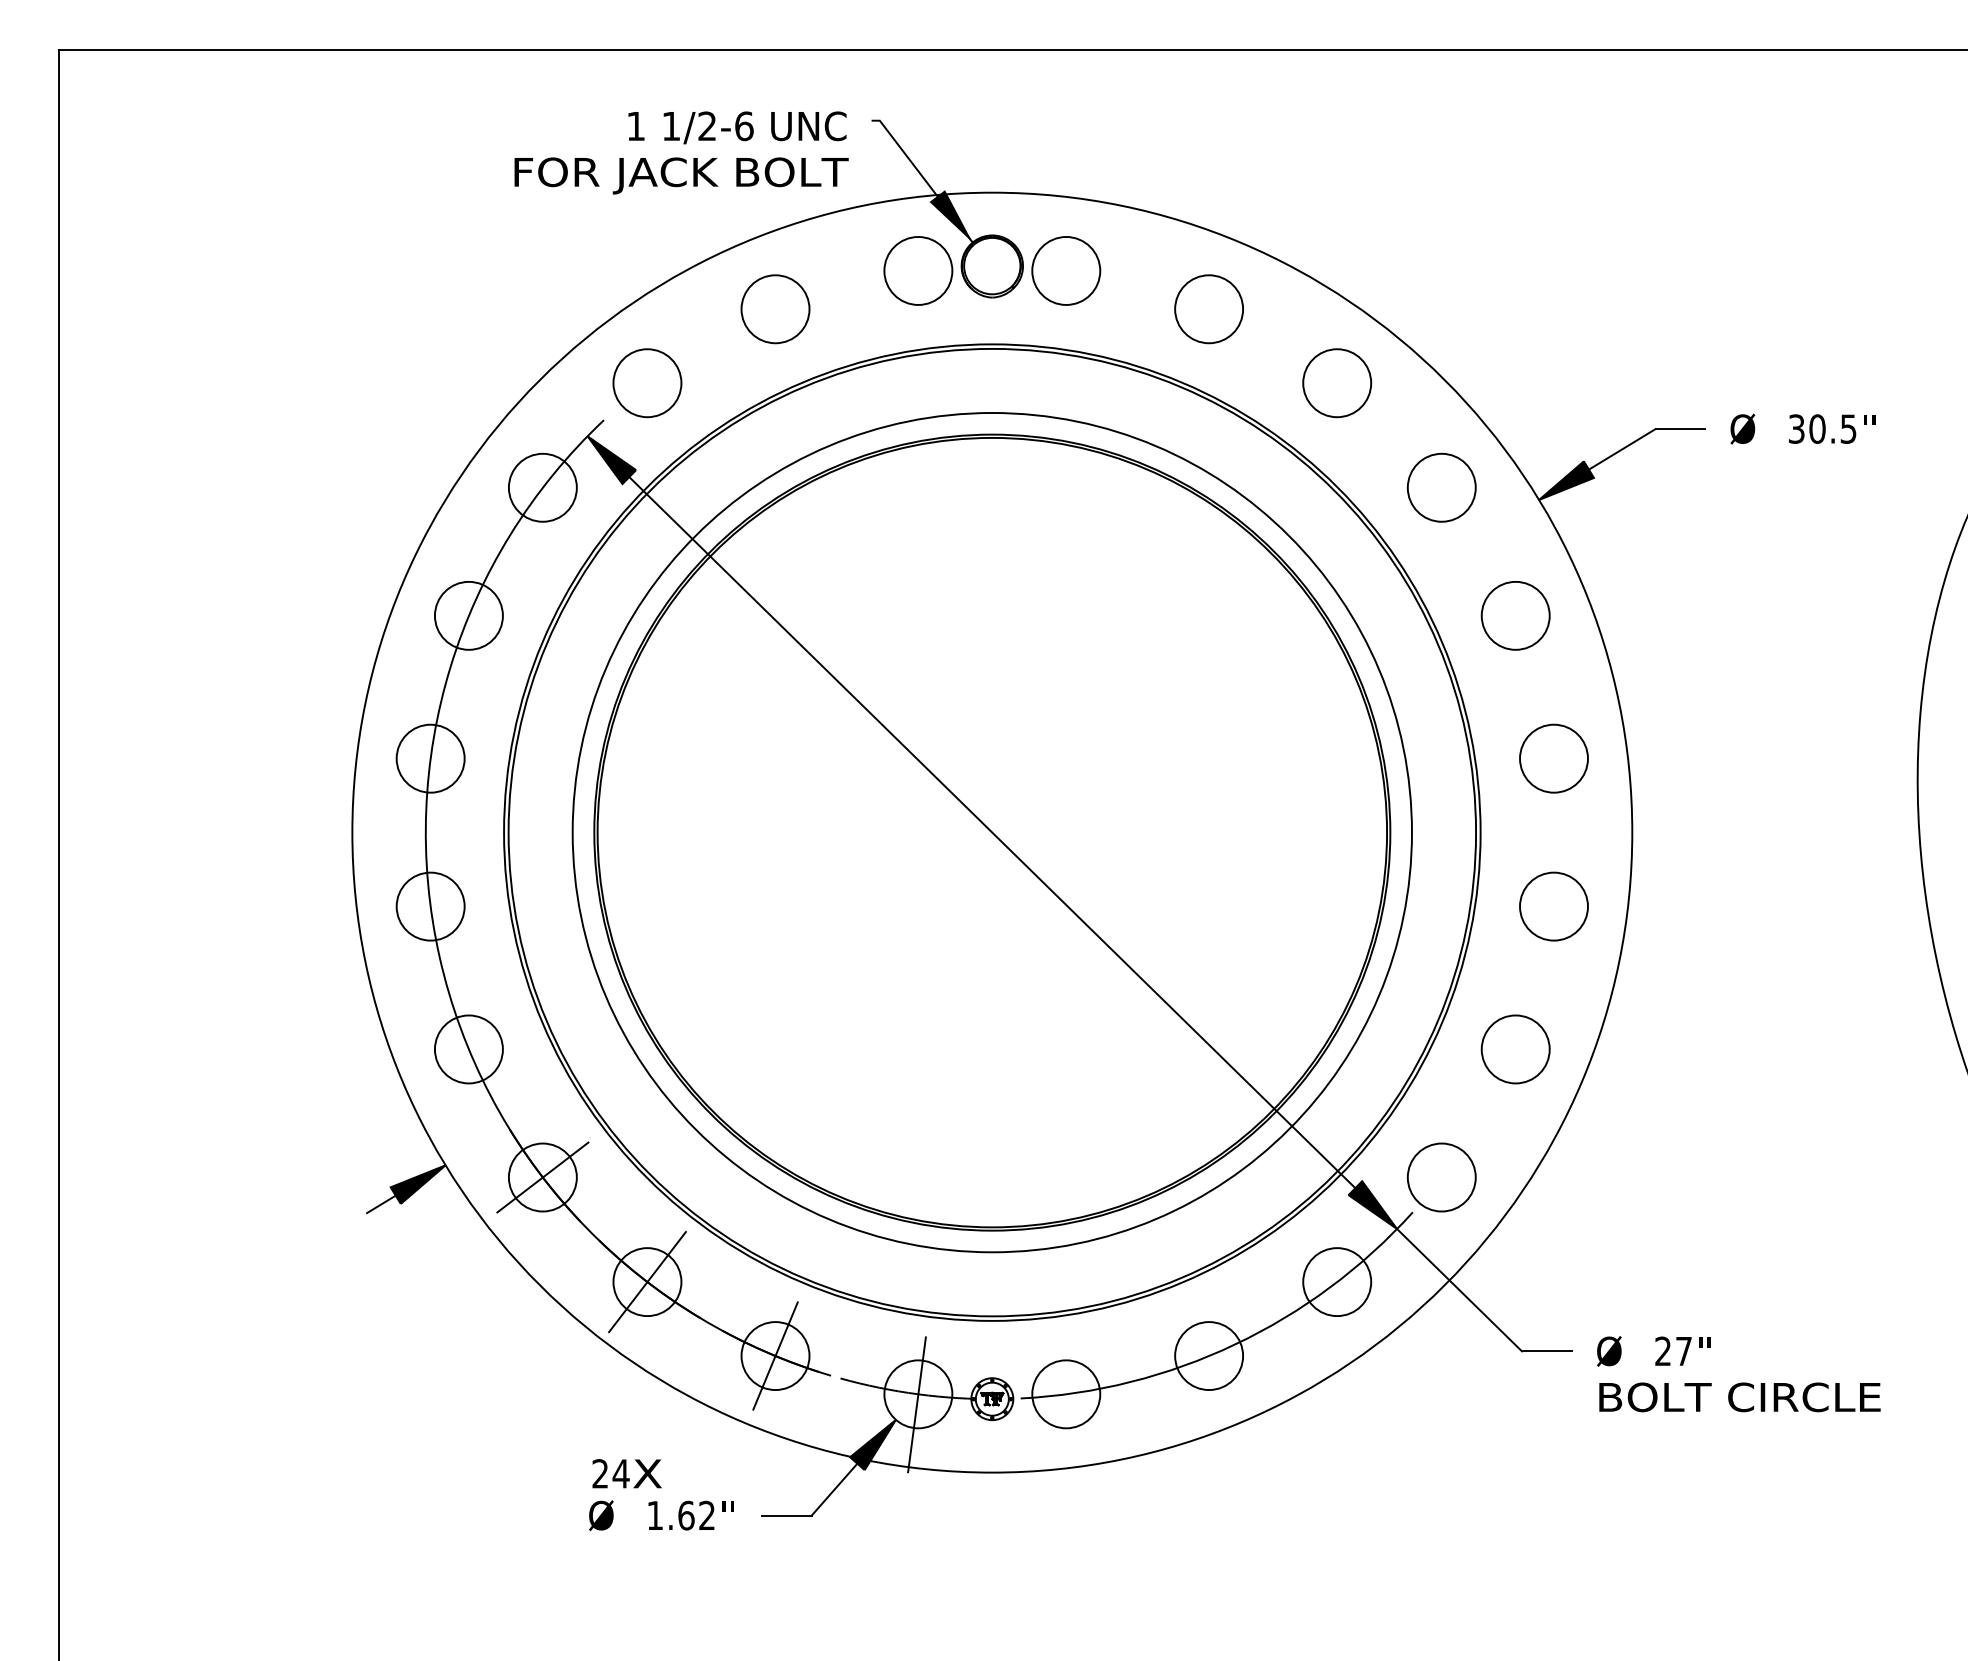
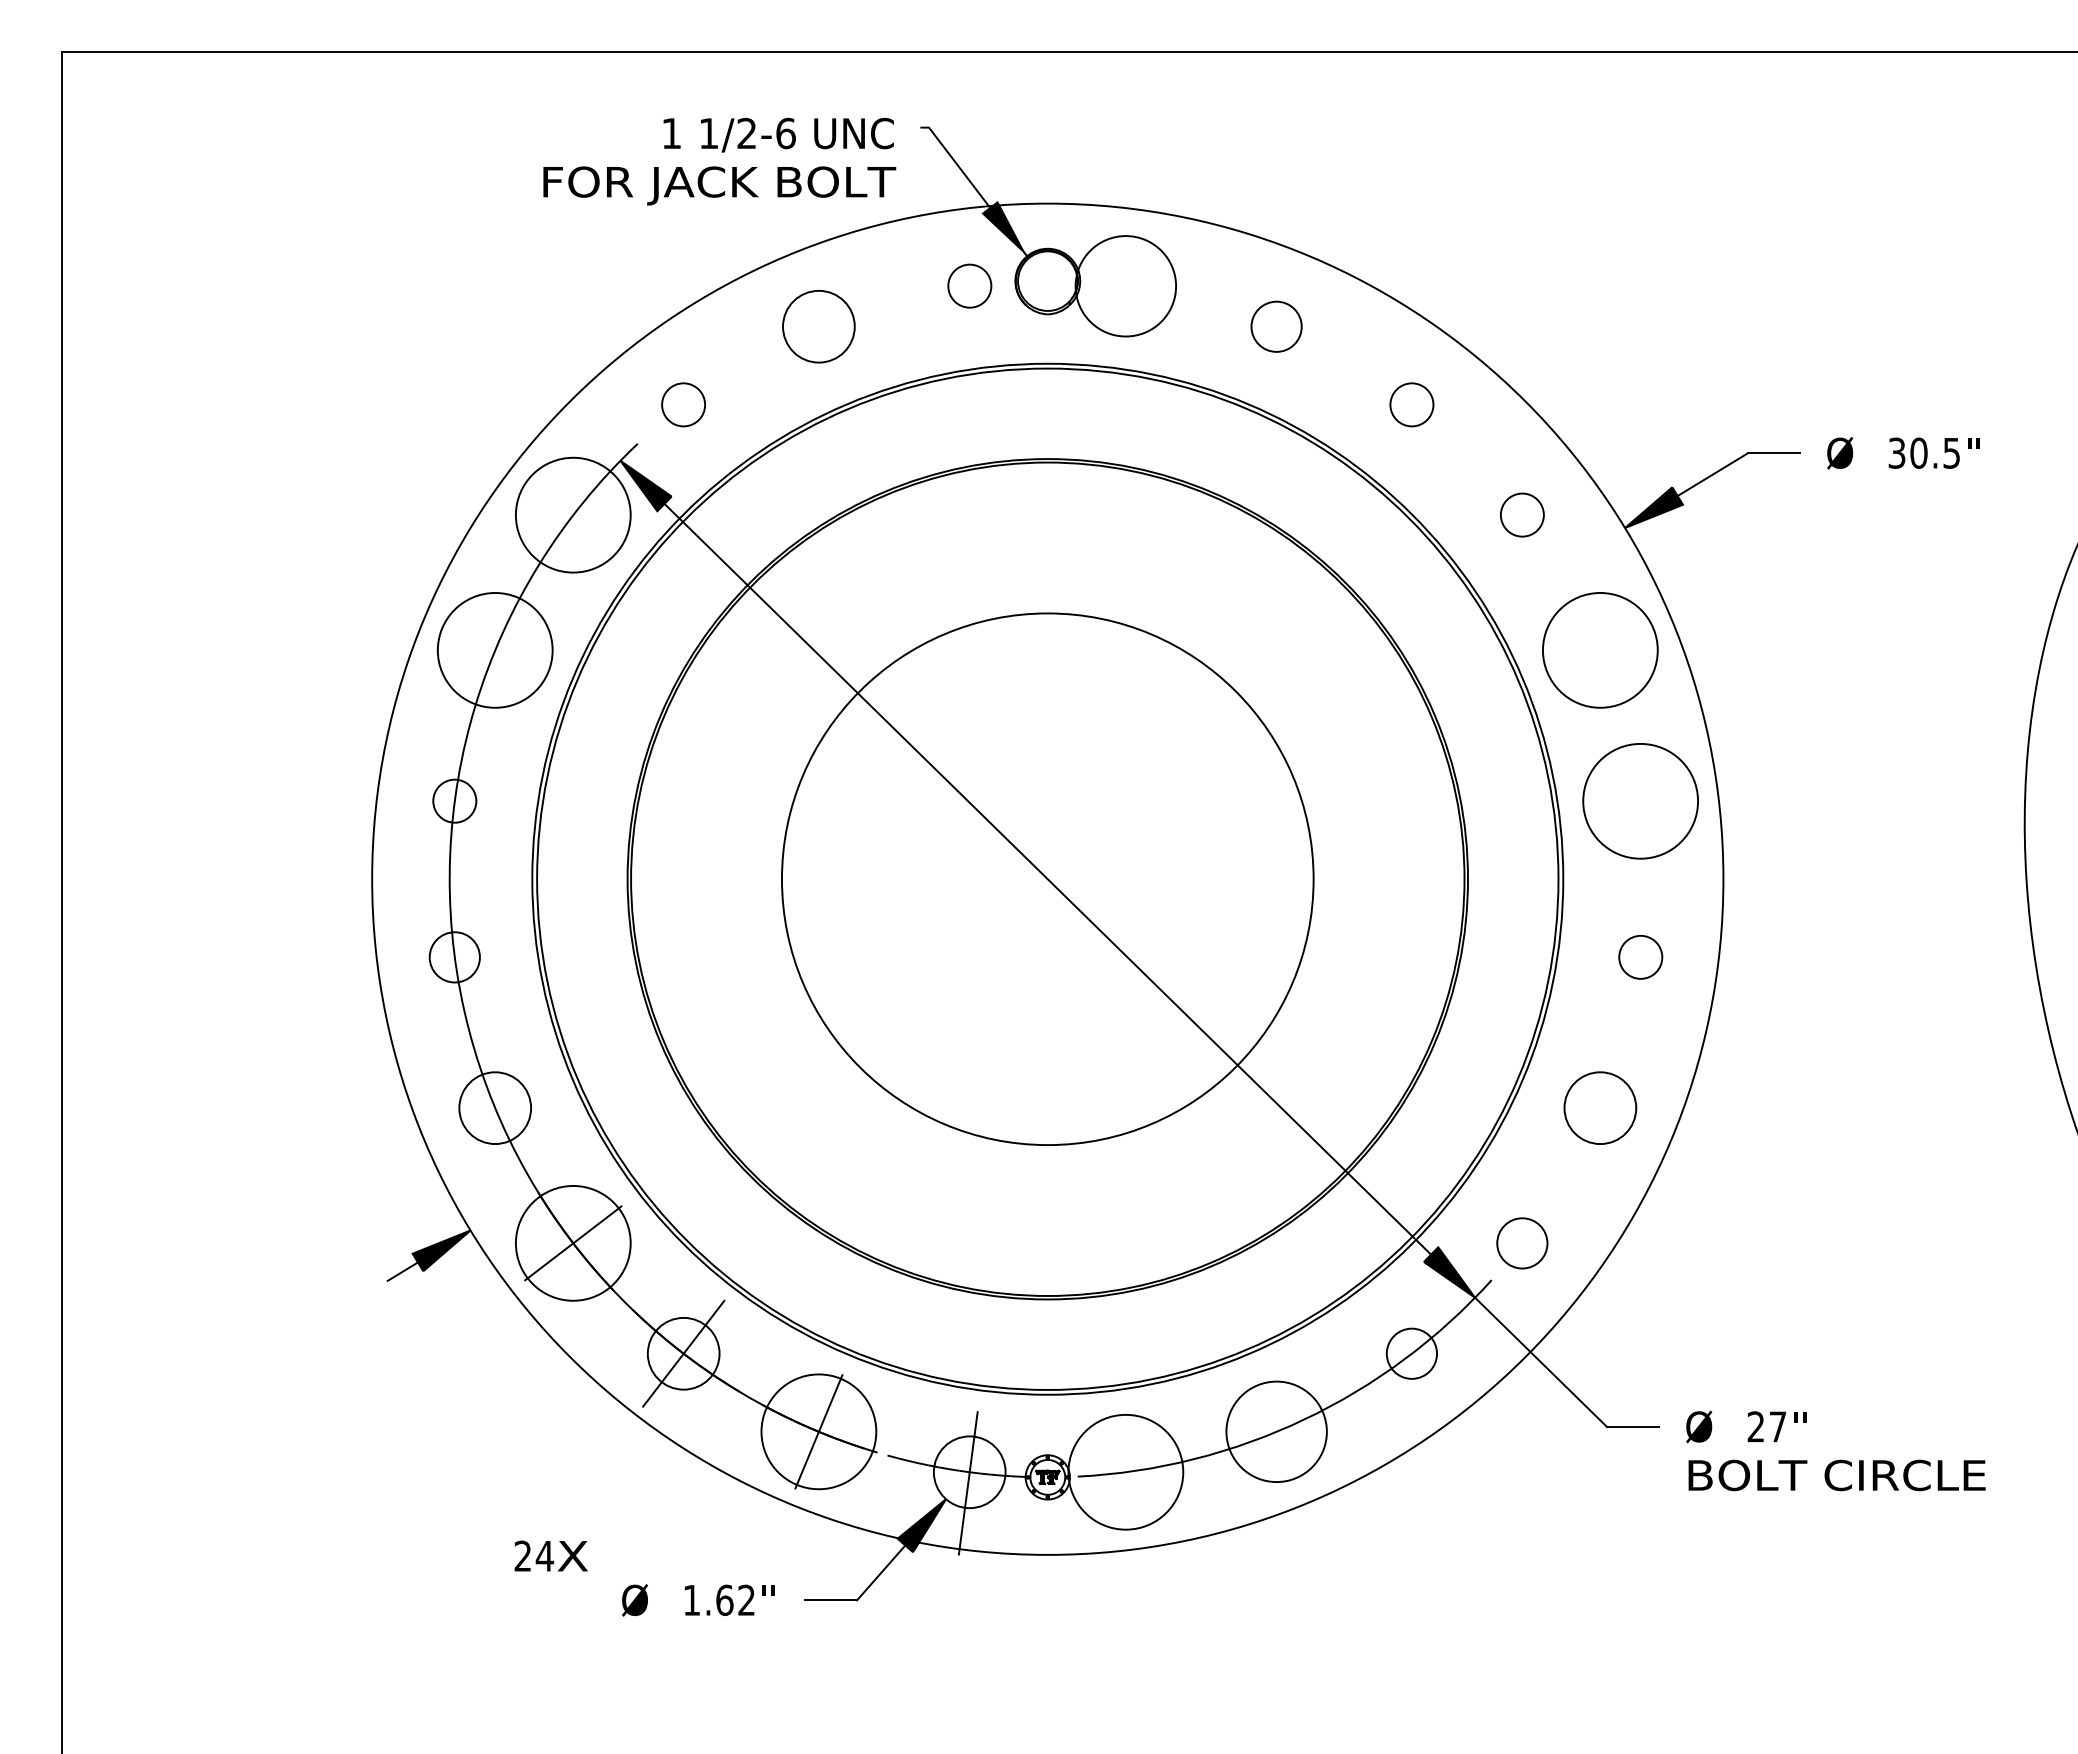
circle: (918, 270) -> (969, 285), size x0.6
circle: (1065, 271) -> (1125, 286), size x1.4
circle: (1208, 309) -> (1276, 326), size x0.7
circle: (647, 382) -> (683, 404), size x0.6
circle: (1336, 382) -> (1411, 404), size x0.6
circle: (1441, 487) -> (1522, 514), size x0.6
circle: (543, 488) -> (573, 515), size x1.6
circle: (469, 615) -> (495, 650), size x1.6
circle: (1515, 615) -> (1600, 650), size x1.6
circle: (430, 758) -> (454, 801), size x0.6
circle: (1553, 758) -> (1640, 800), size x1.6
circle: (992, 832) -> (1047, 879), size x0.6
circle: (430, 906) -> (454, 957), size x0.7
circle: (1553, 906) -> (1640, 957), size x0.6
circle: (543, 1177) -> (573, 1243), size x1.6
circle: (1441, 1177) -> (1522, 1243), size x0.7
circle: (1336, 1281) -> (1411, 1353), size x0.7
circle: (775, 1355) -> (818, 1431), size x1.6
circle: (1208, 1355) -> (1276, 1431), size x1.4
circle: (1065, 1394) -> (1125, 1472), size x1.6
text: (626, 1473) -> (550, 1555), moved

